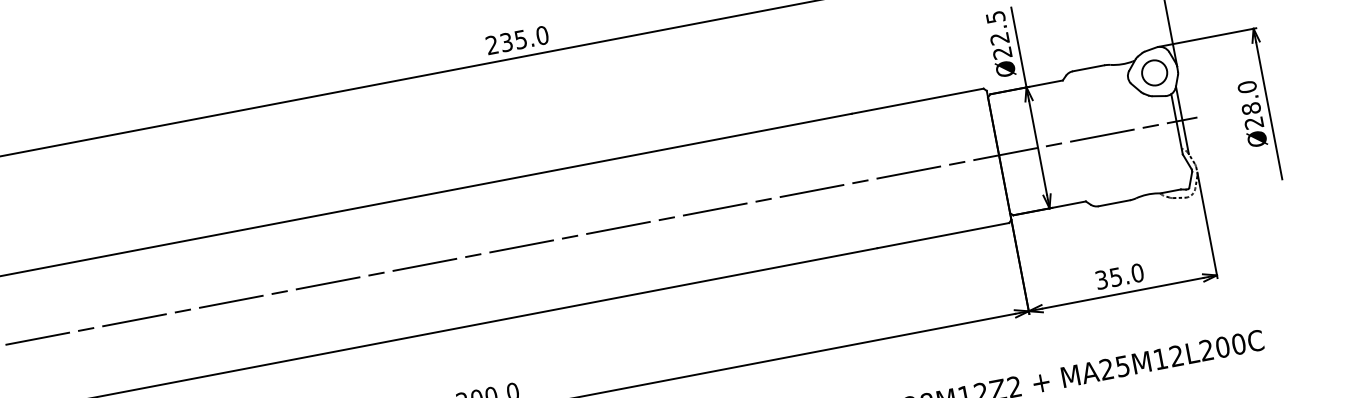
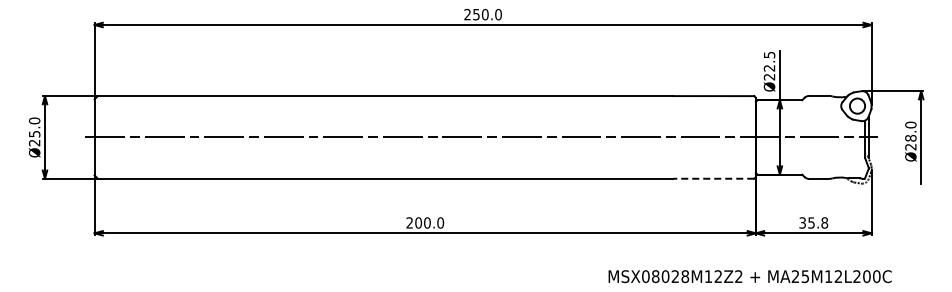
text: (513, 40) -> (480, 14), 235.0 -> 250.0
line: (942, 235) -> (713, 178), solid -> dashed
text: (1137, 272) -> (824, 222), 35.0 -> 35.8

